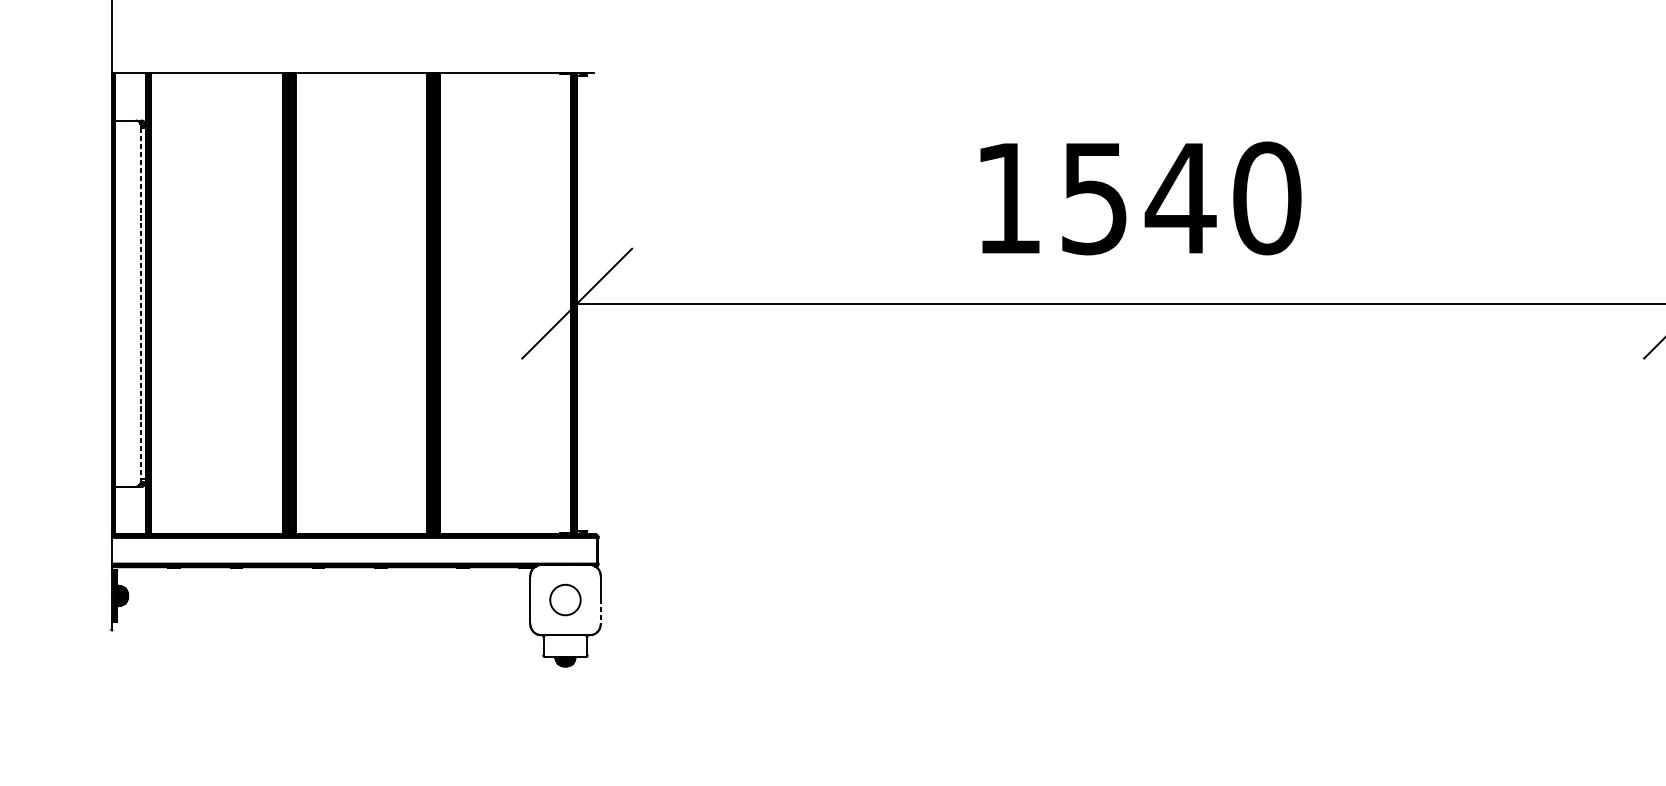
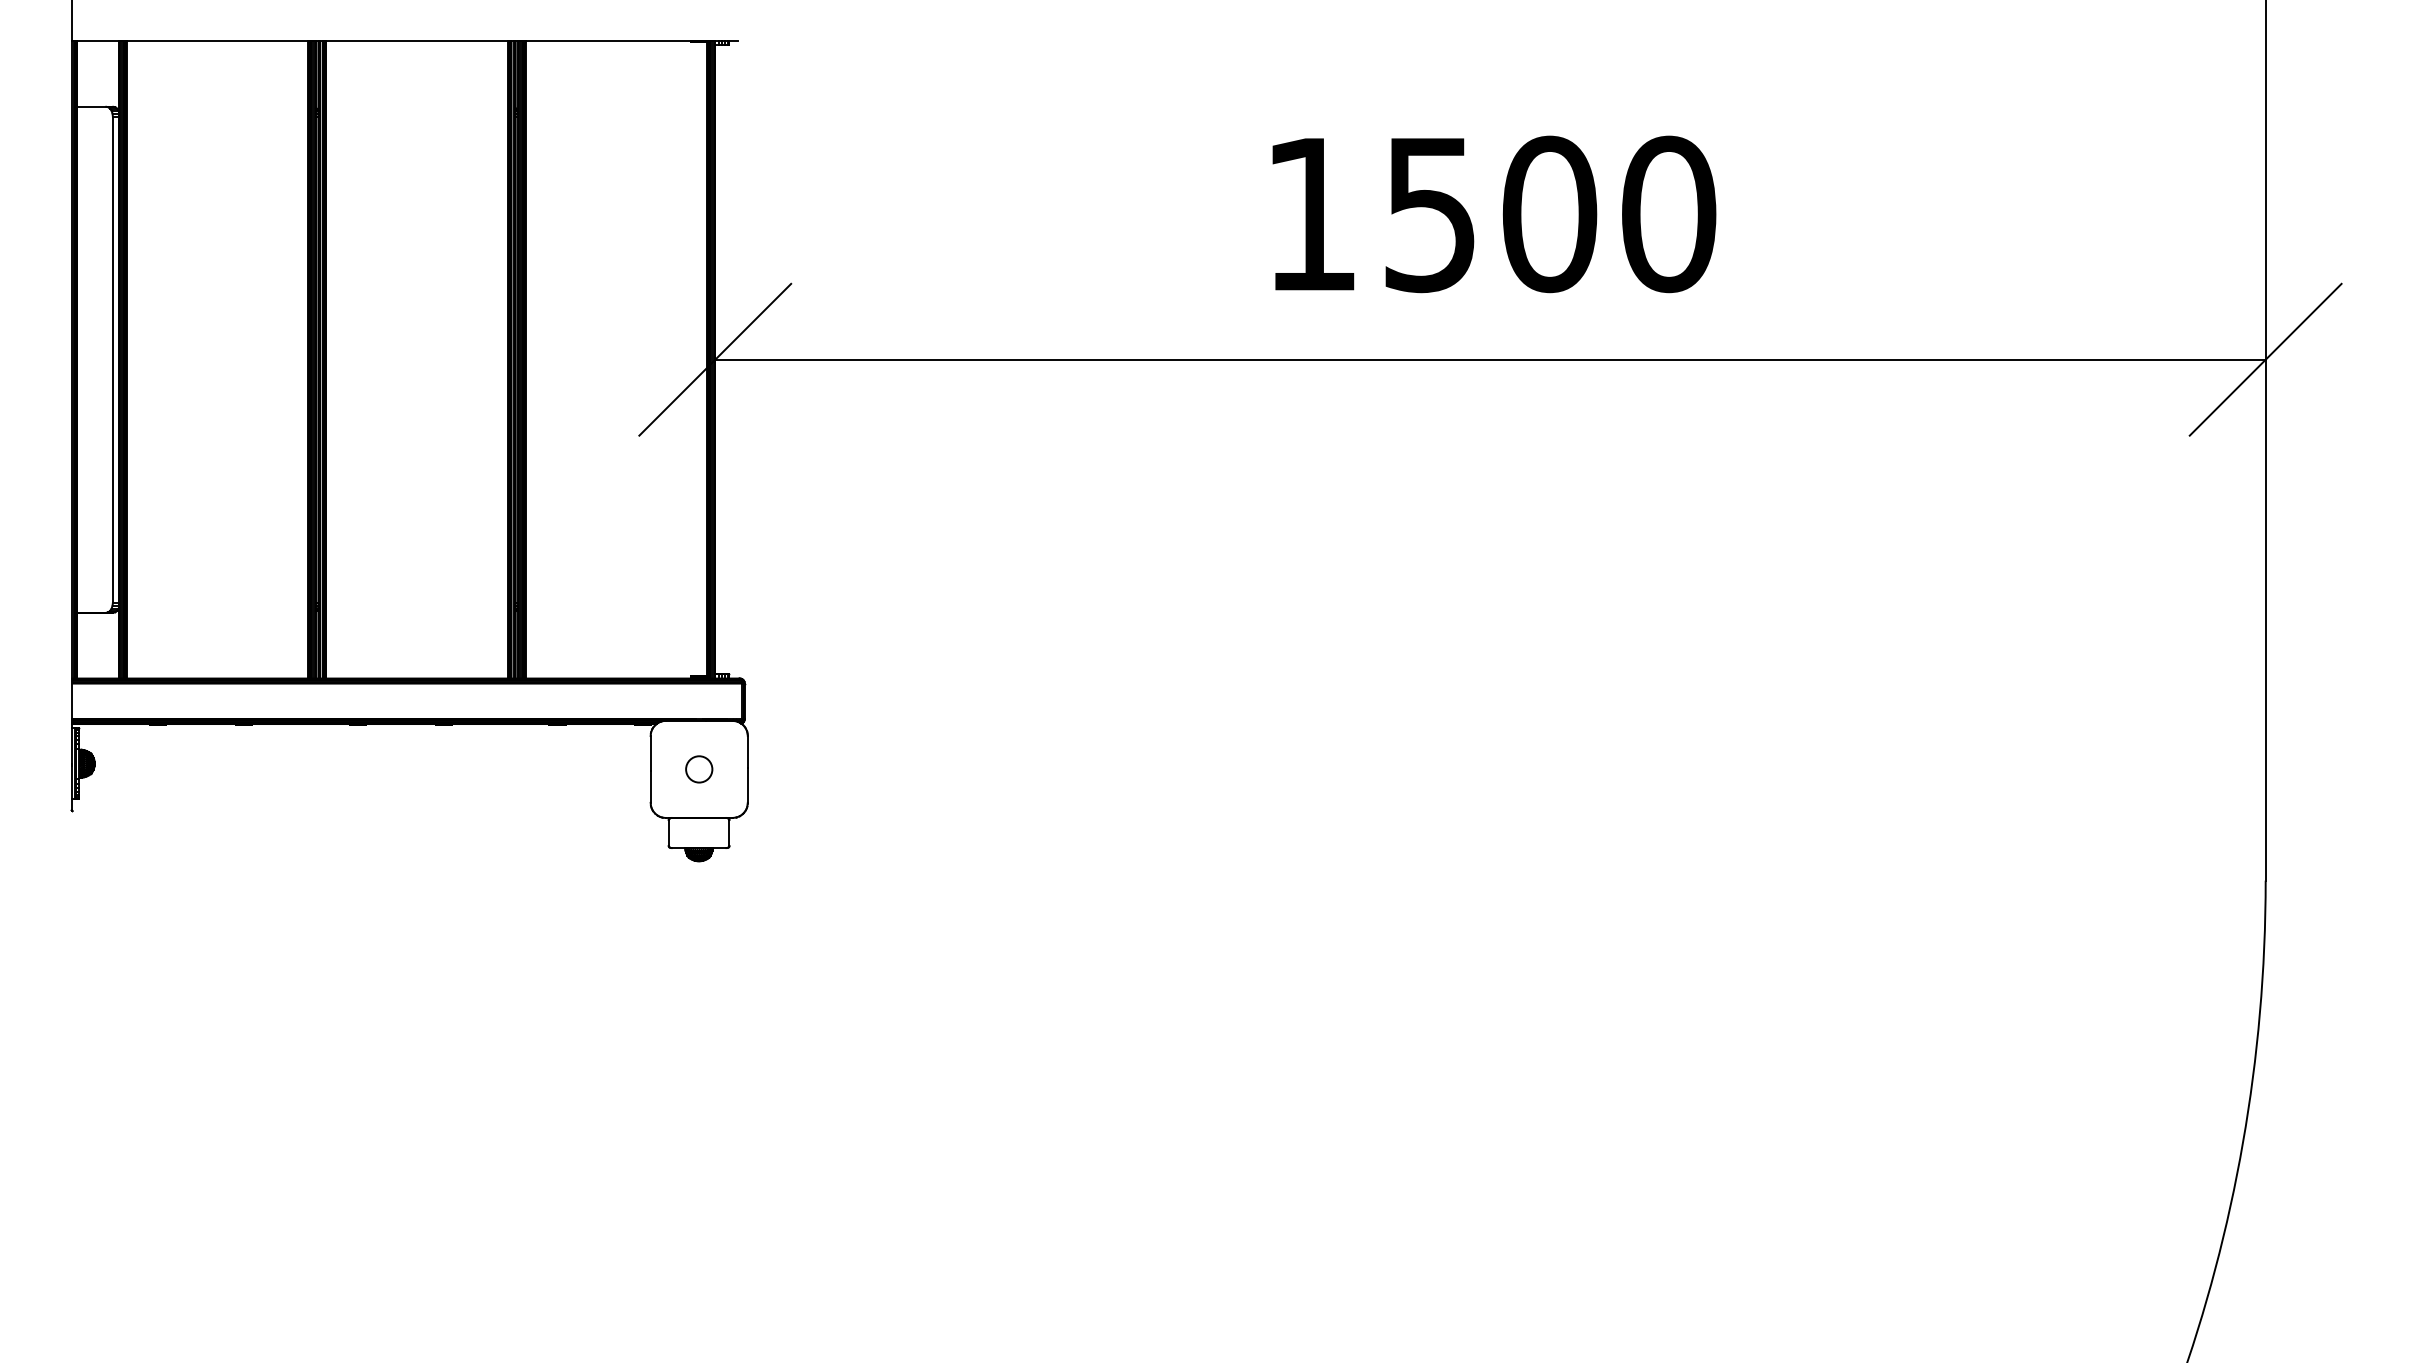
text: (1180, 198) -> (1549, 214), 1540 -> 1500
line: (141, 303) -> (112, 359), dashed -> solid
circle: (565, 600) -> (699, 769), size x0.62
line: (600, 612) -> (747, 786), dashed -> solid

